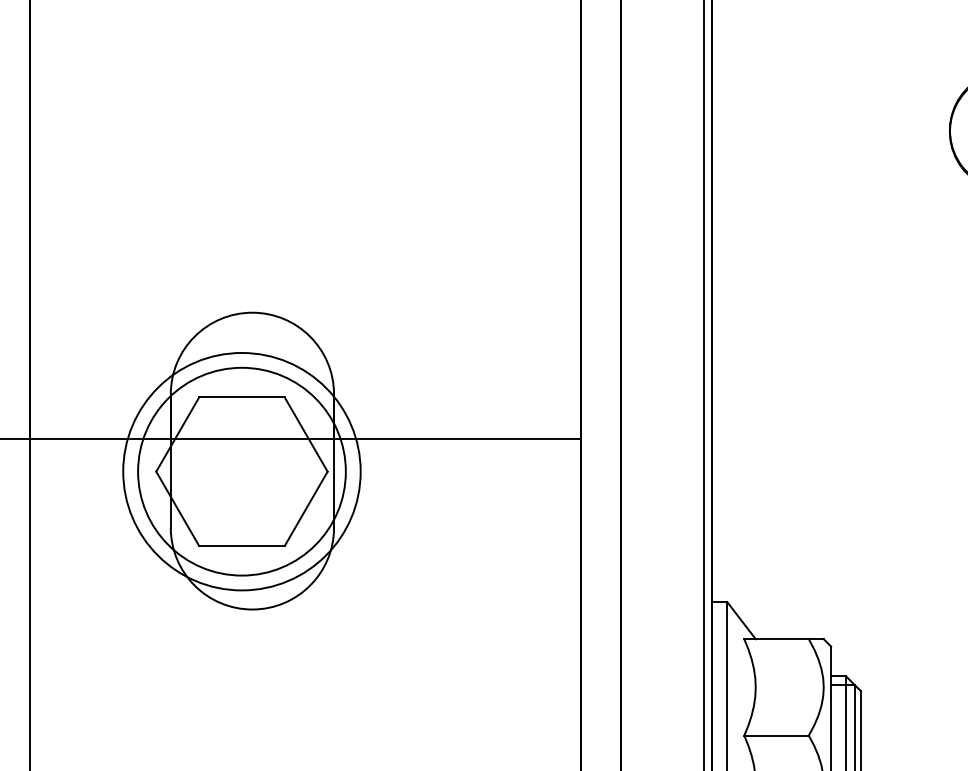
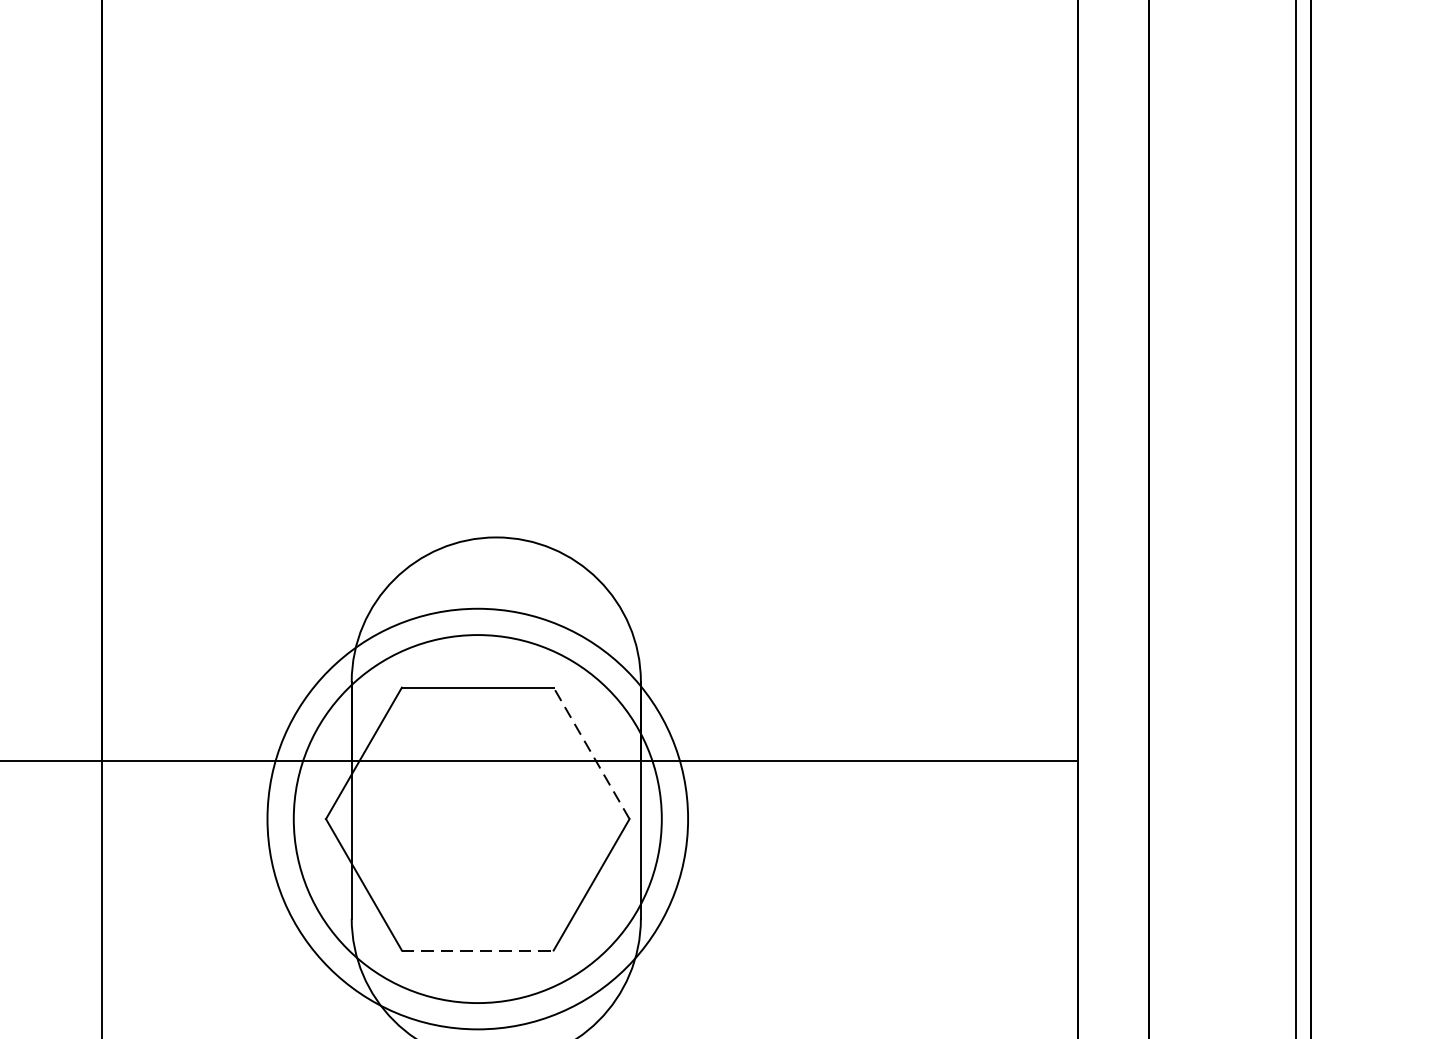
line: (306, 434) -> (592, 753), solid -> dashed
line: (241, 545) -> (476, 949), solid -> dashed

